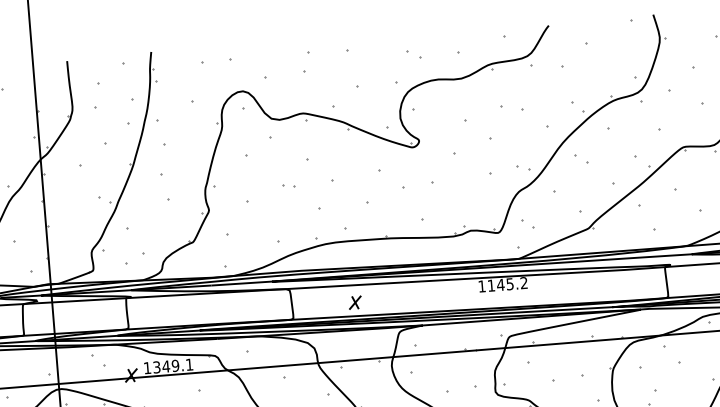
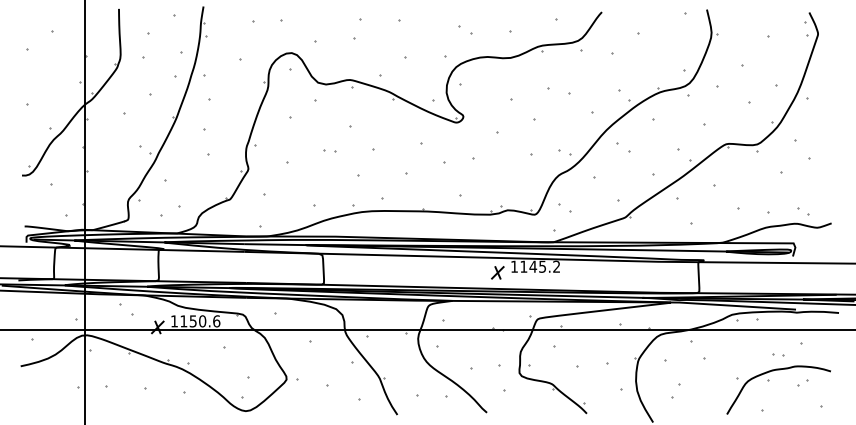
part: (354, 302) -> (497, 272), moved
text: (173, 366) -> (200, 321), 1349.1 -> 1150.6

